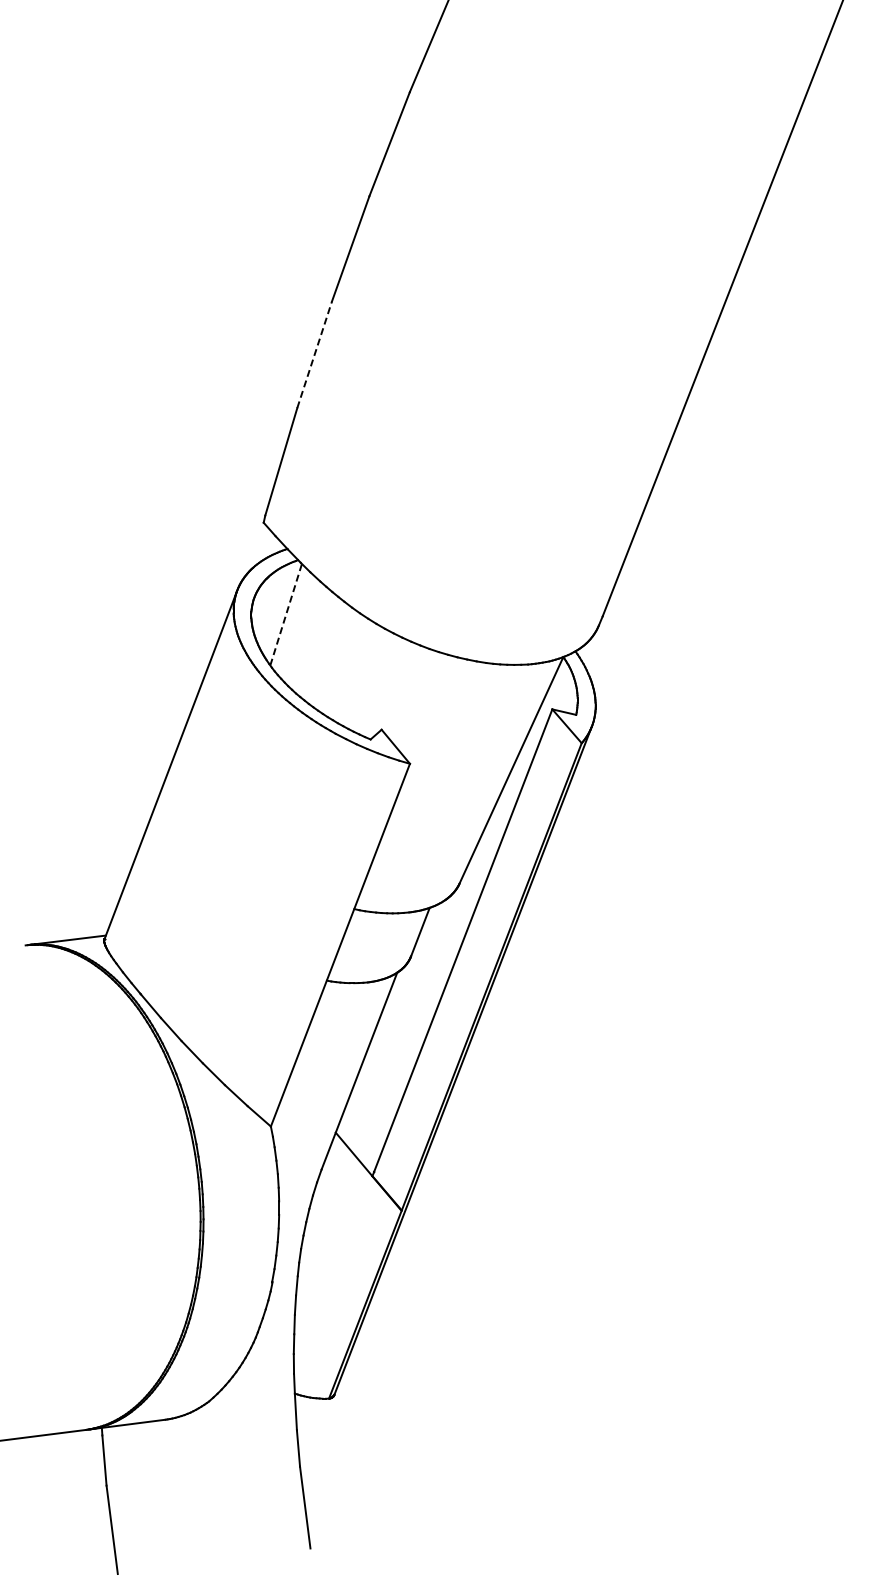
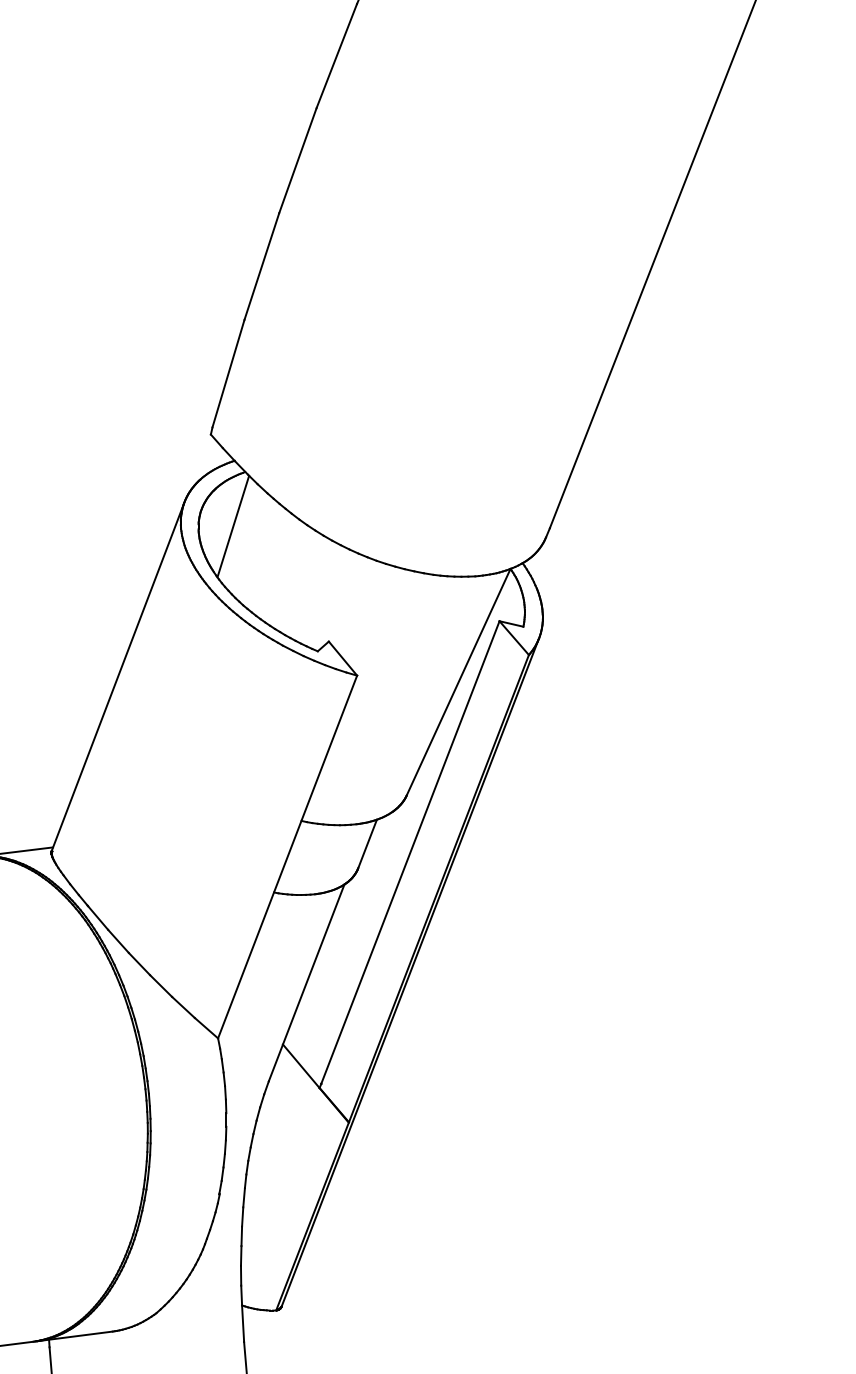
line: (314, 354) -> (261, 266), dashed -> solid
line: (286, 614) -> (233, 526), dashed -> solid

